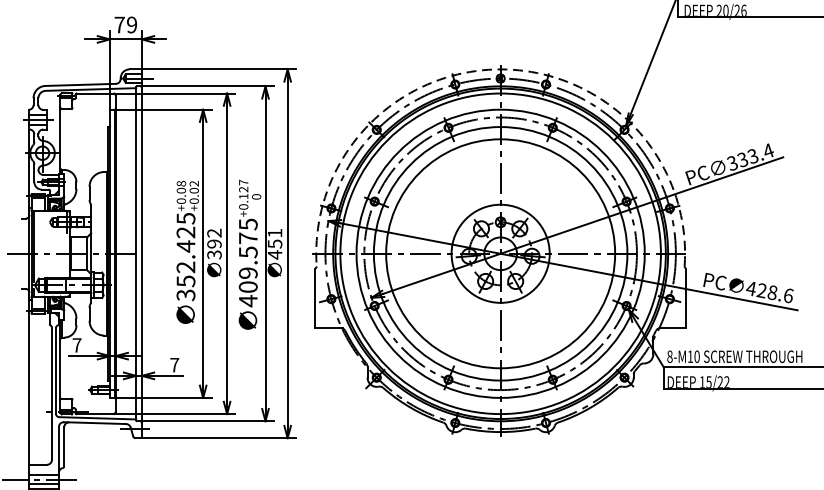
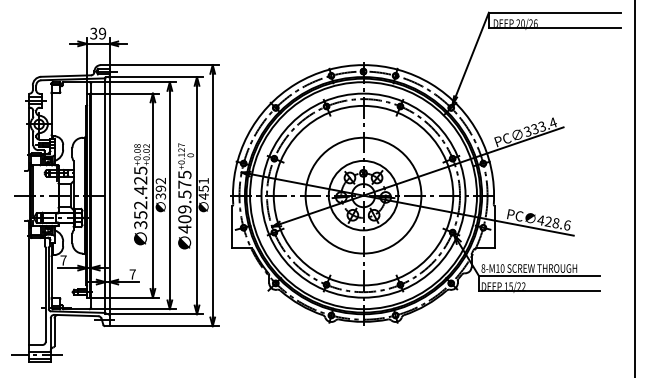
text: (119, 24) -> (93, 33), 79 -> 39
arc: (500, 69) -> (363, 65), dashed -> solid
circle: (500, 253) -> (363, 195), size x0.71

